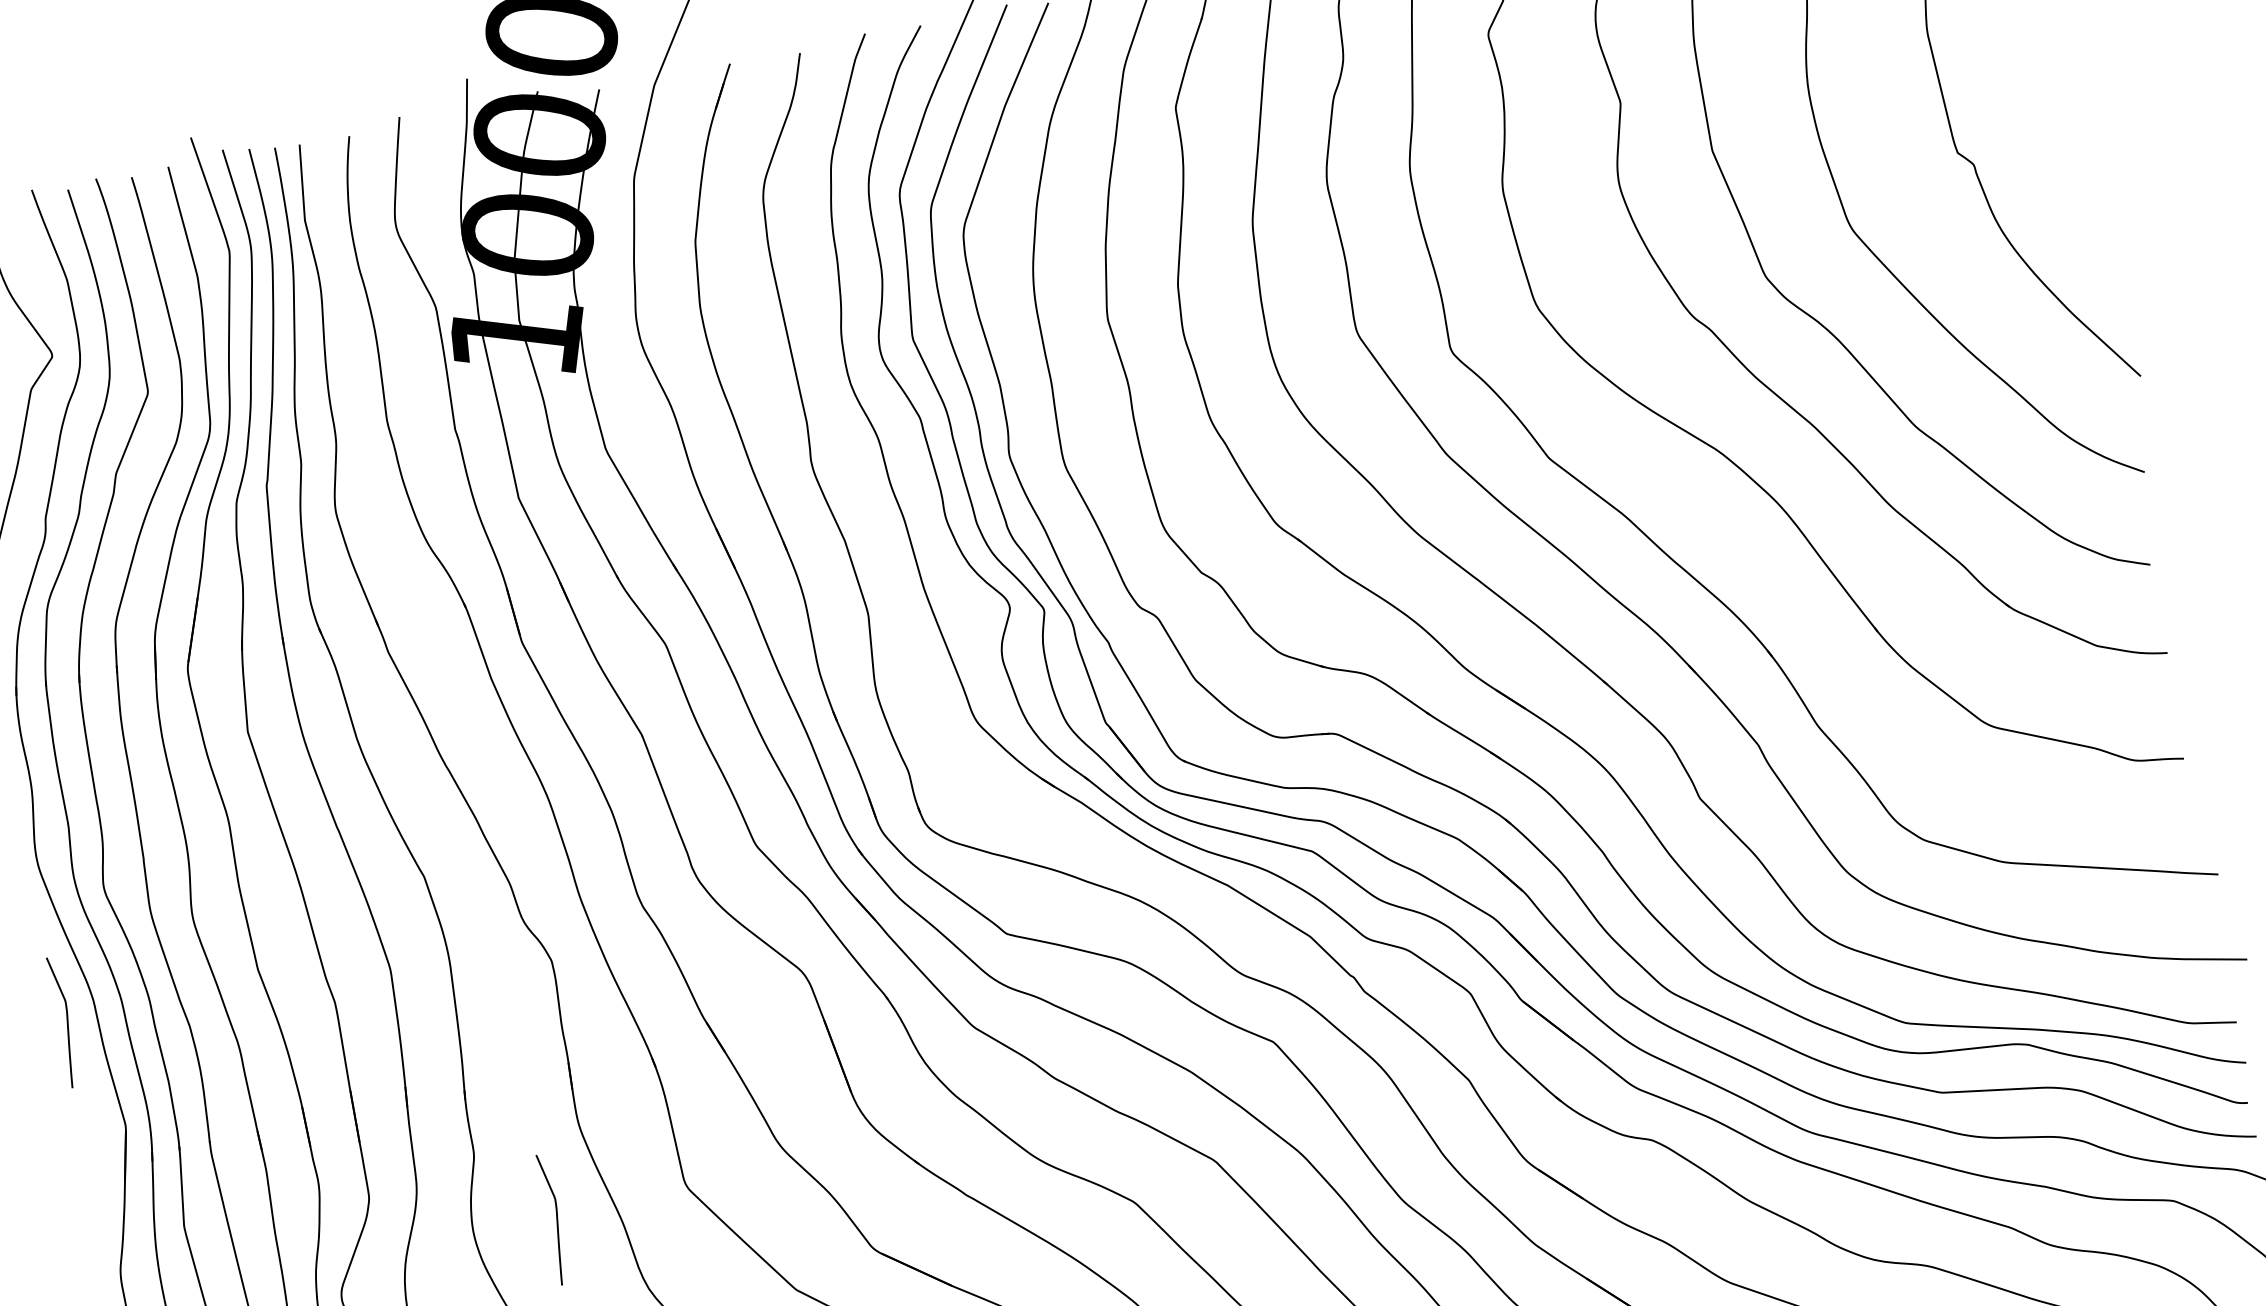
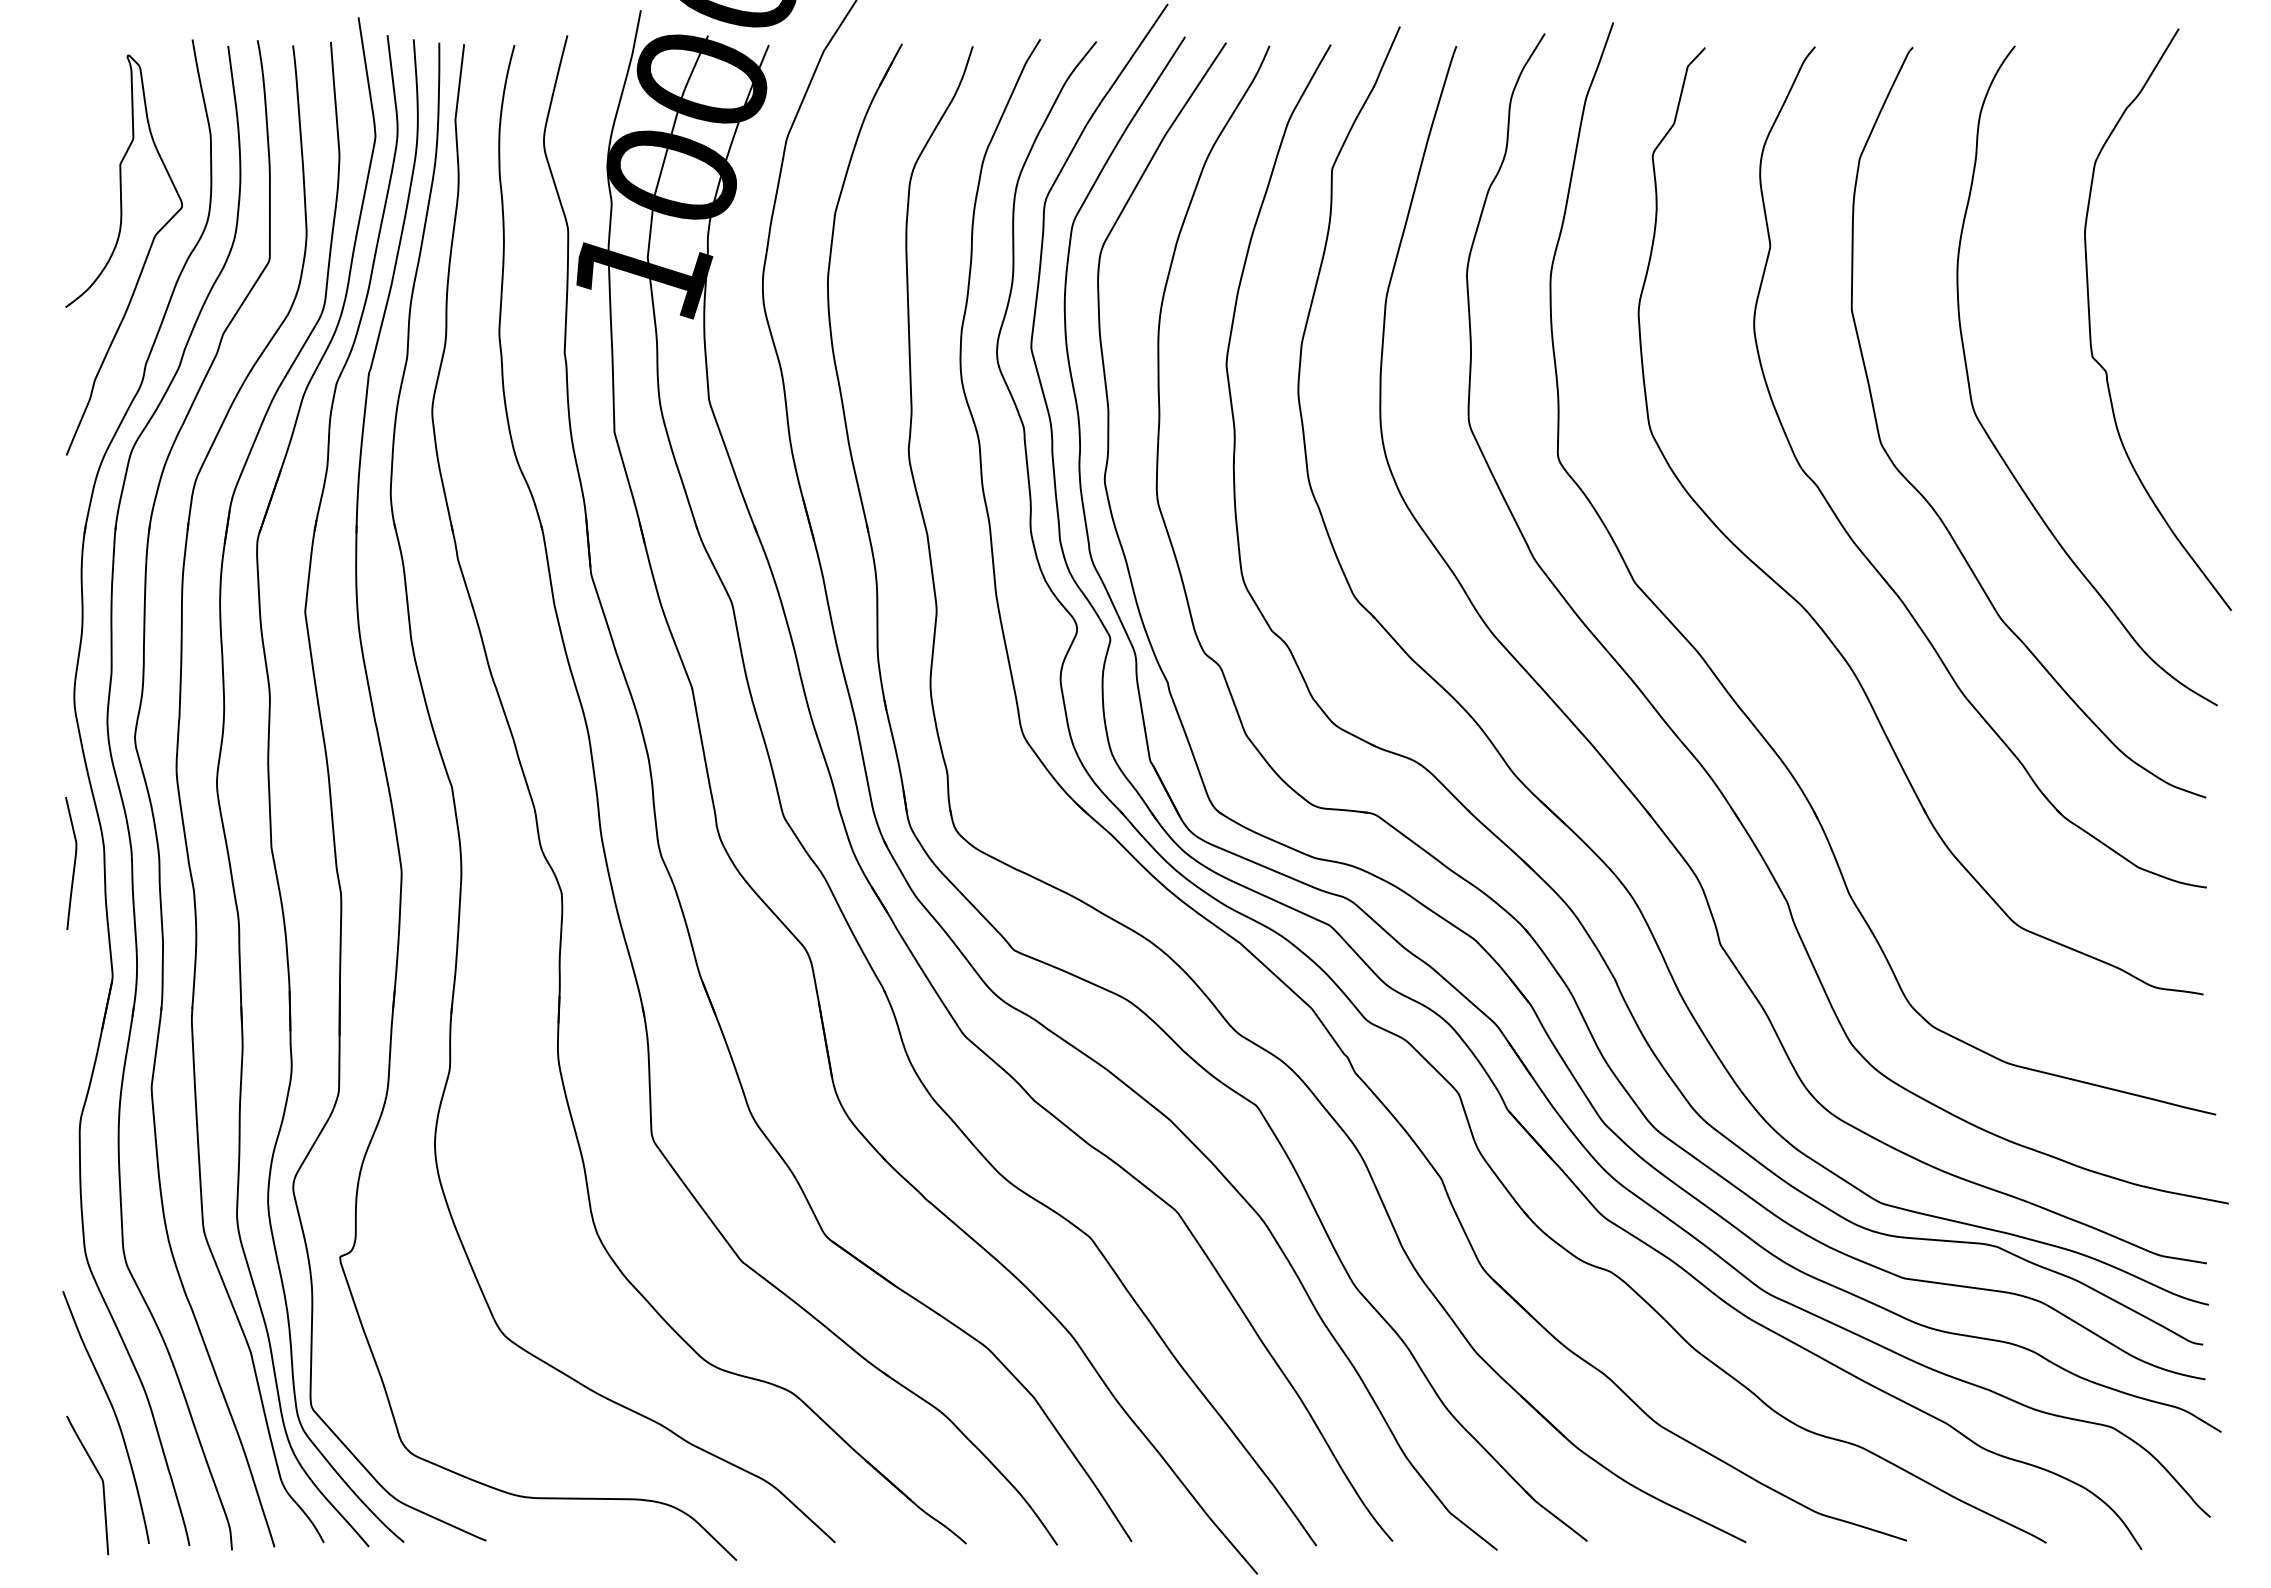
curve: (556, 1219) -> (518, 1148), removed

